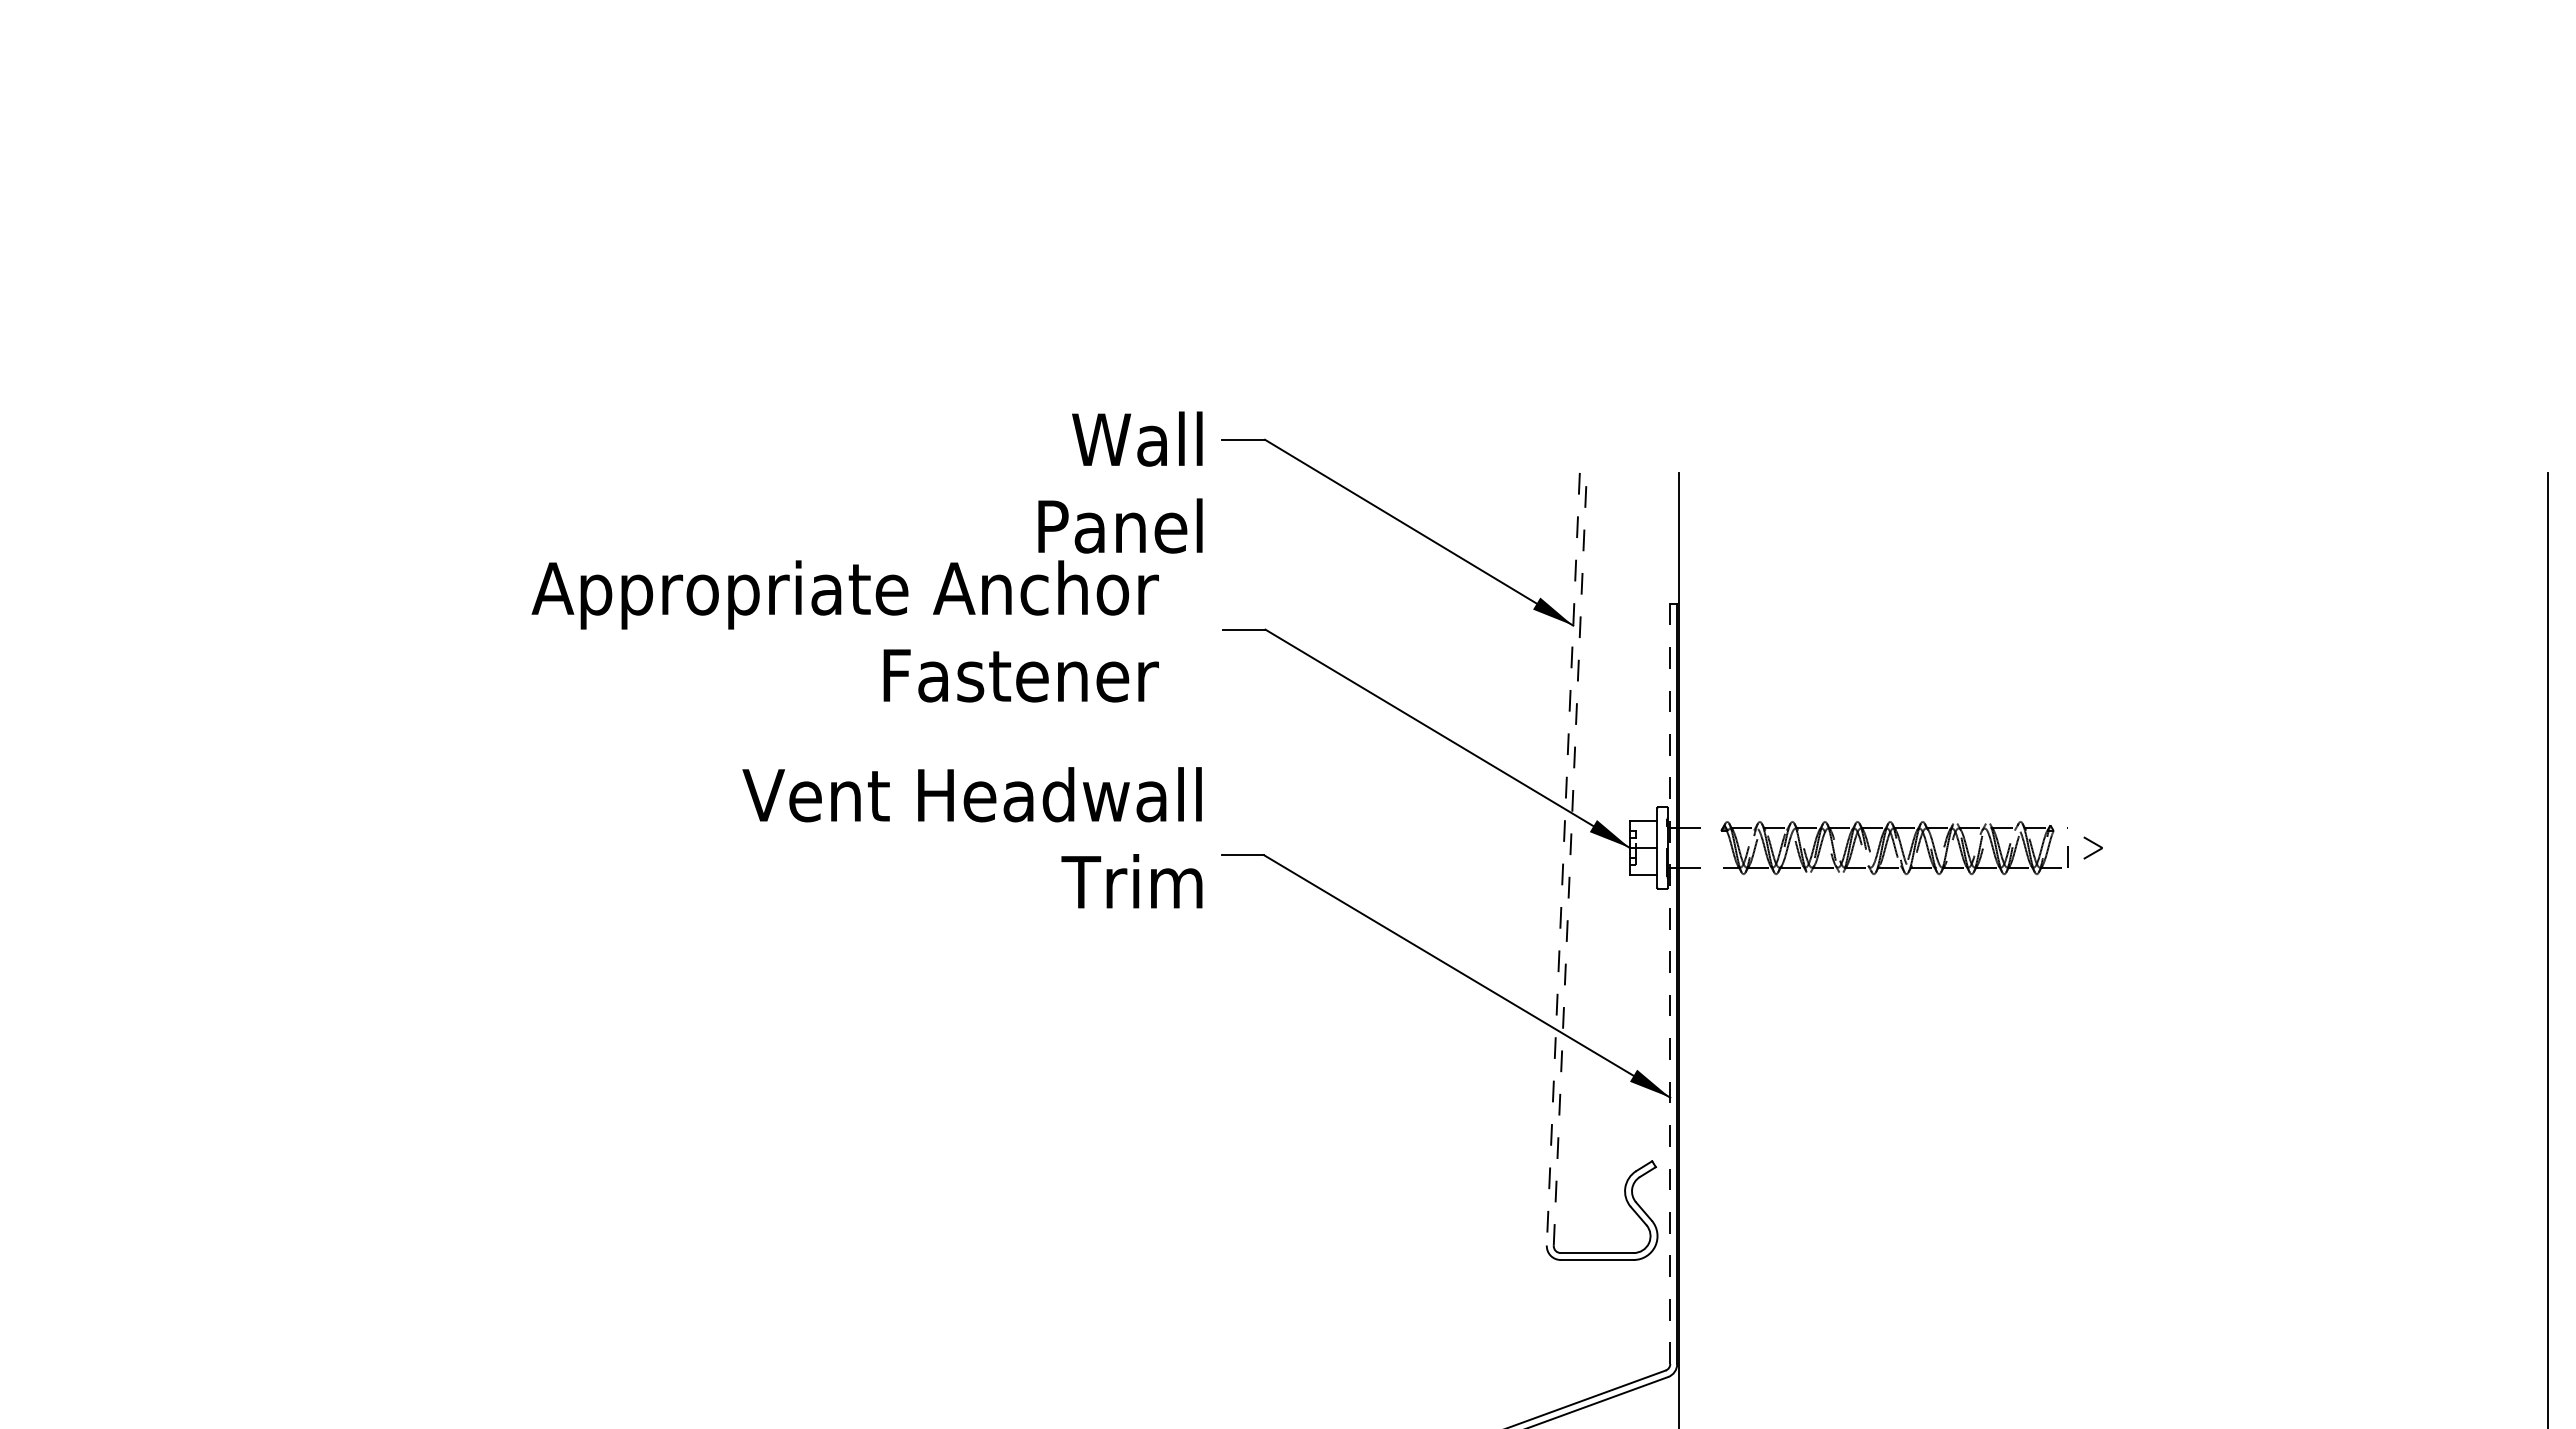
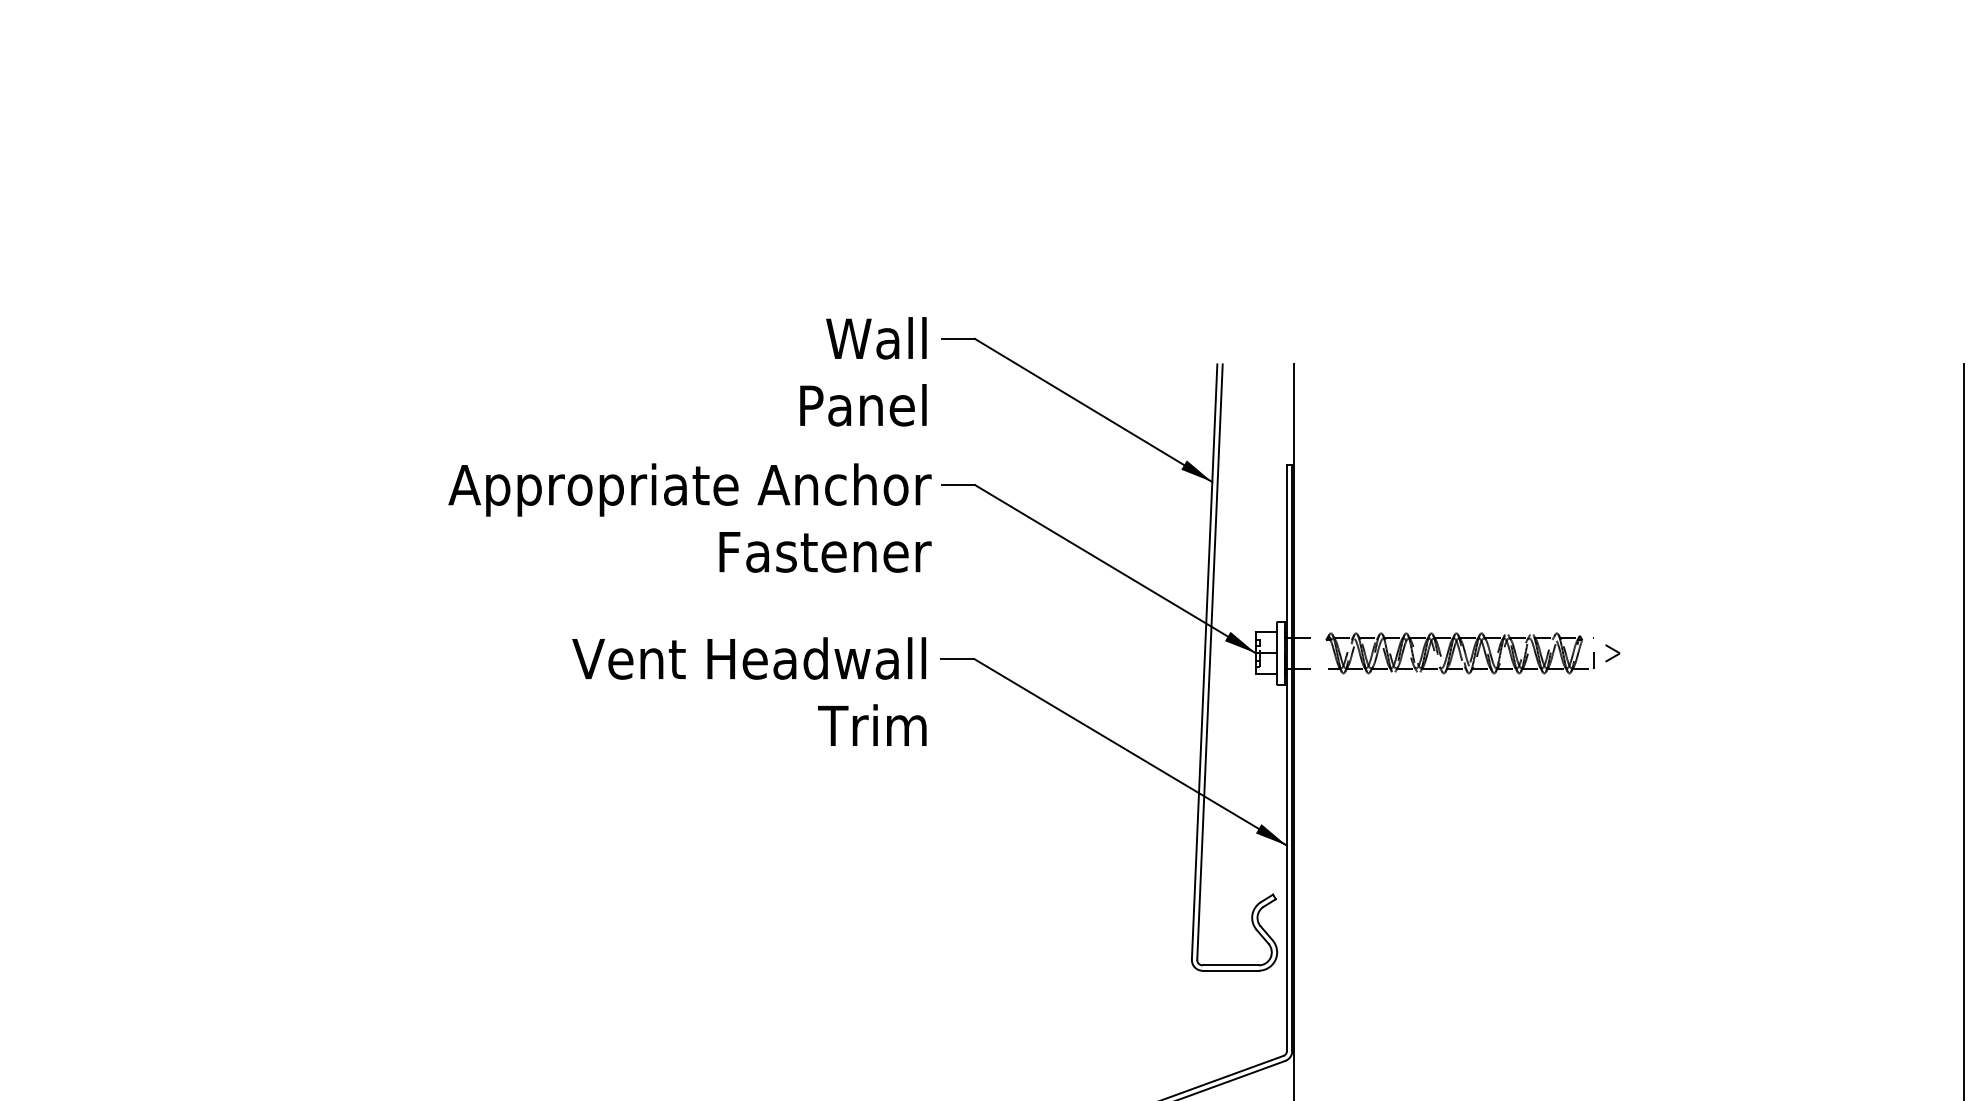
text: (844, 631) -> (689, 518), moved
text: (972, 837) -> (749, 691), moved
line: (1563, 859) -> (1204, 662), dashed -> solid
line: (1570, 859) -> (1210, 662), dashed -> solid
line: (1670, 983) -> (1287, 757), dashed -> solid

